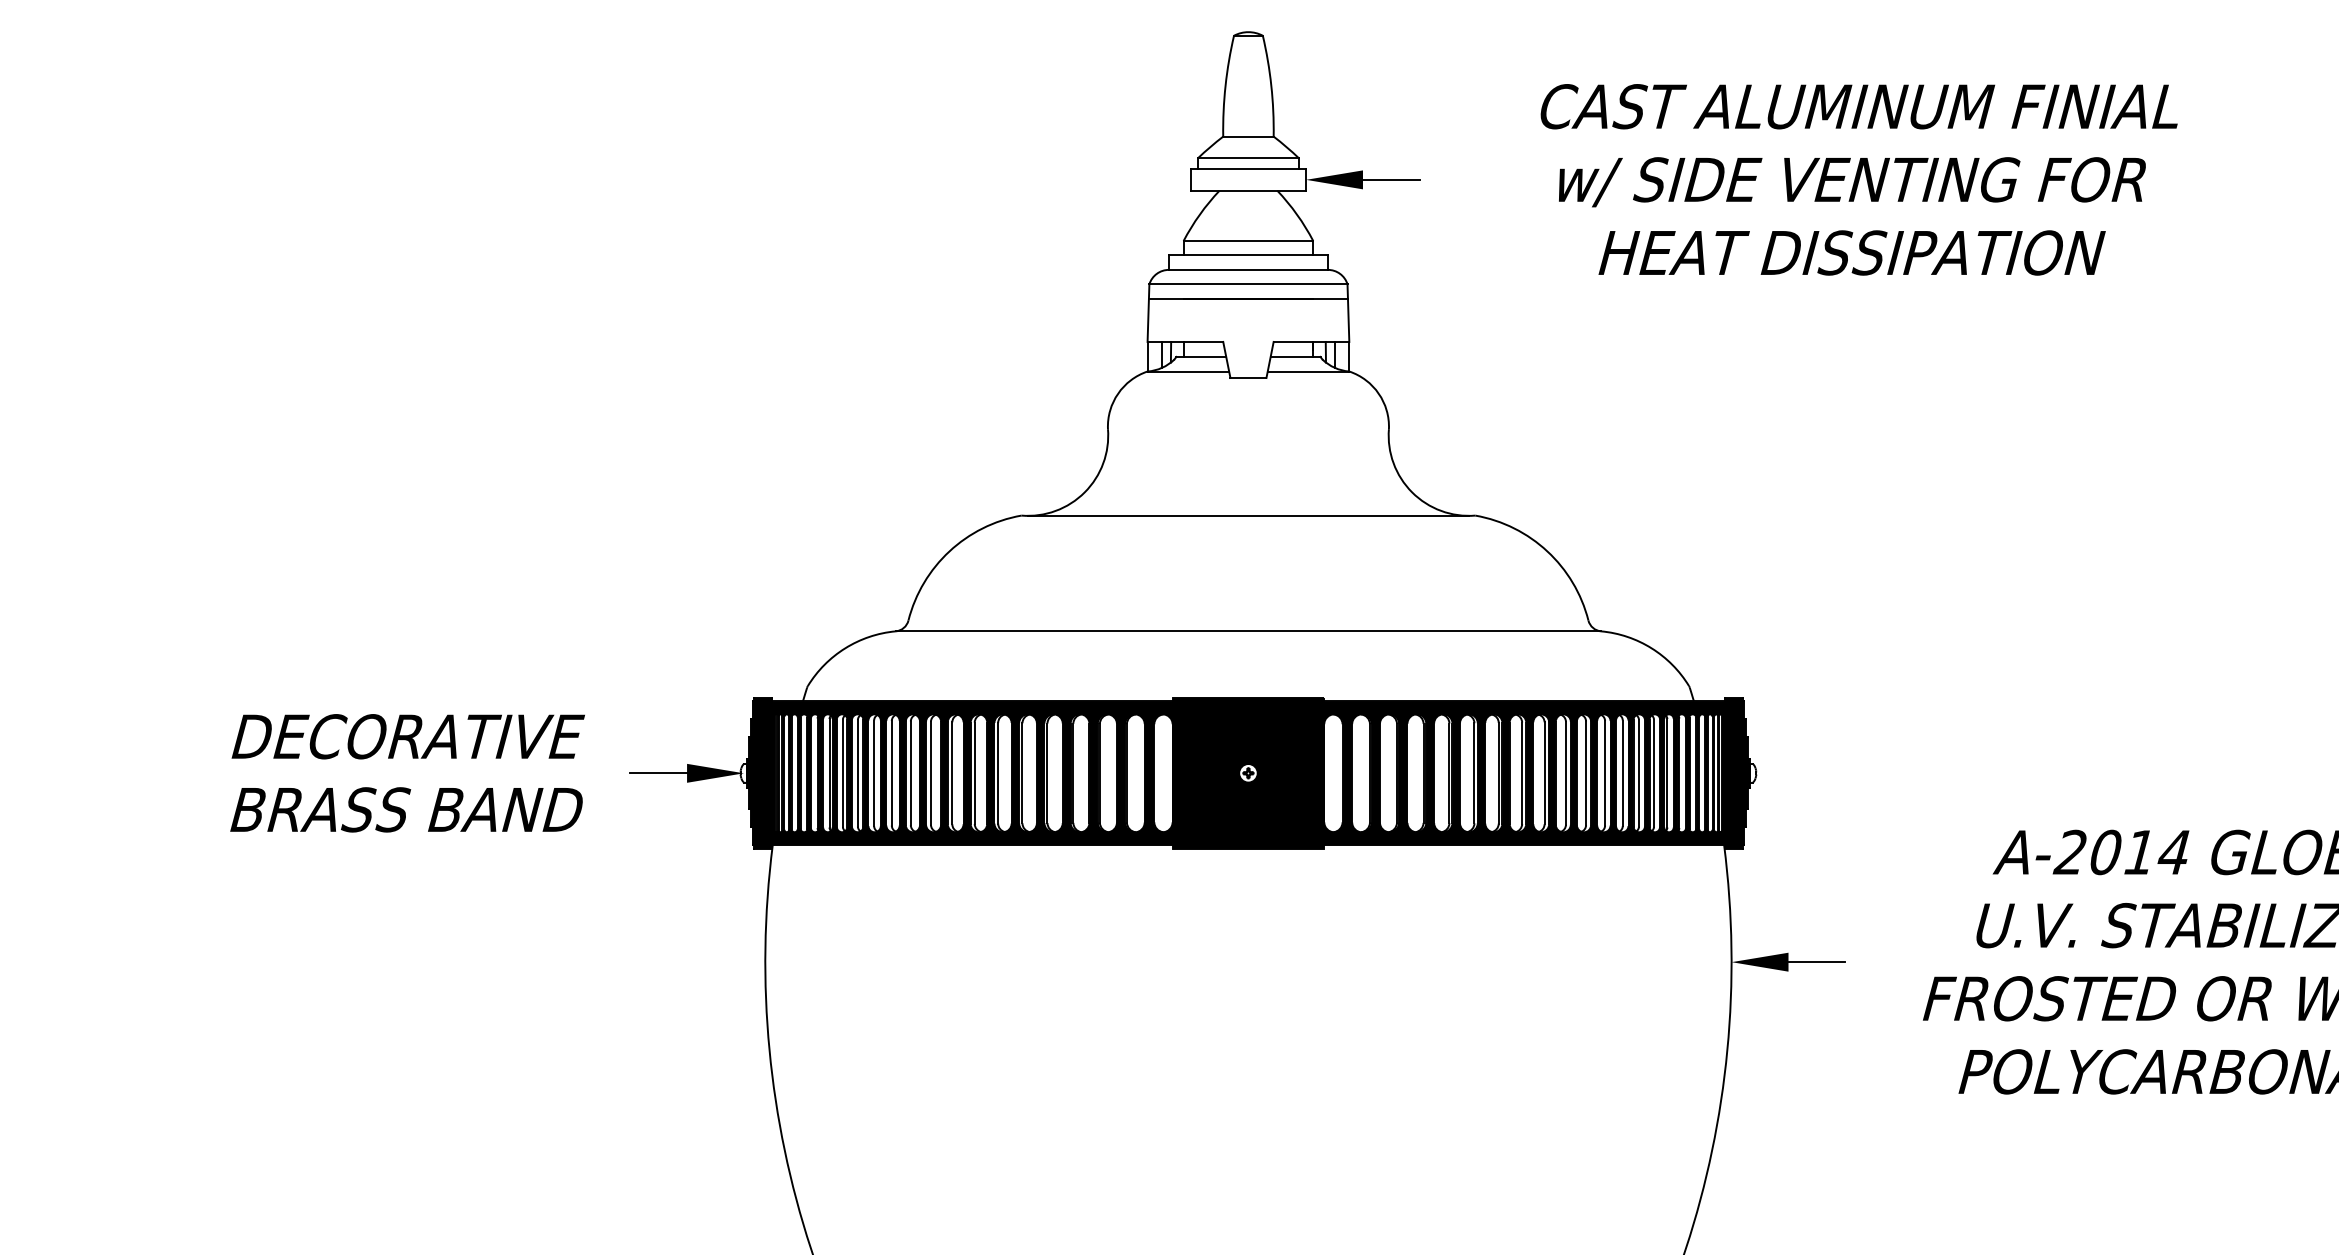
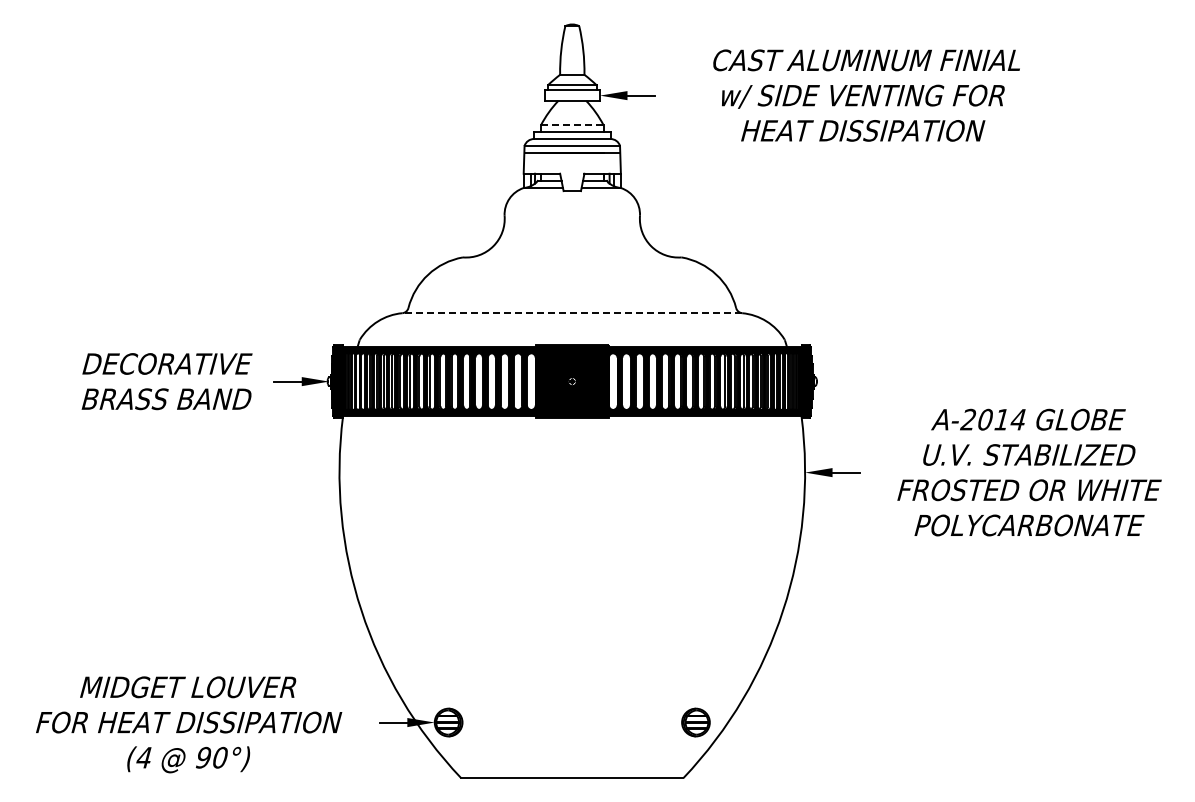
line: (1248, 241) -> (572, 125), solid -> dashed
line: (1248, 515) -> (572, 257), removed
line: (1248, 631) -> (572, 313), solid -> dashed

